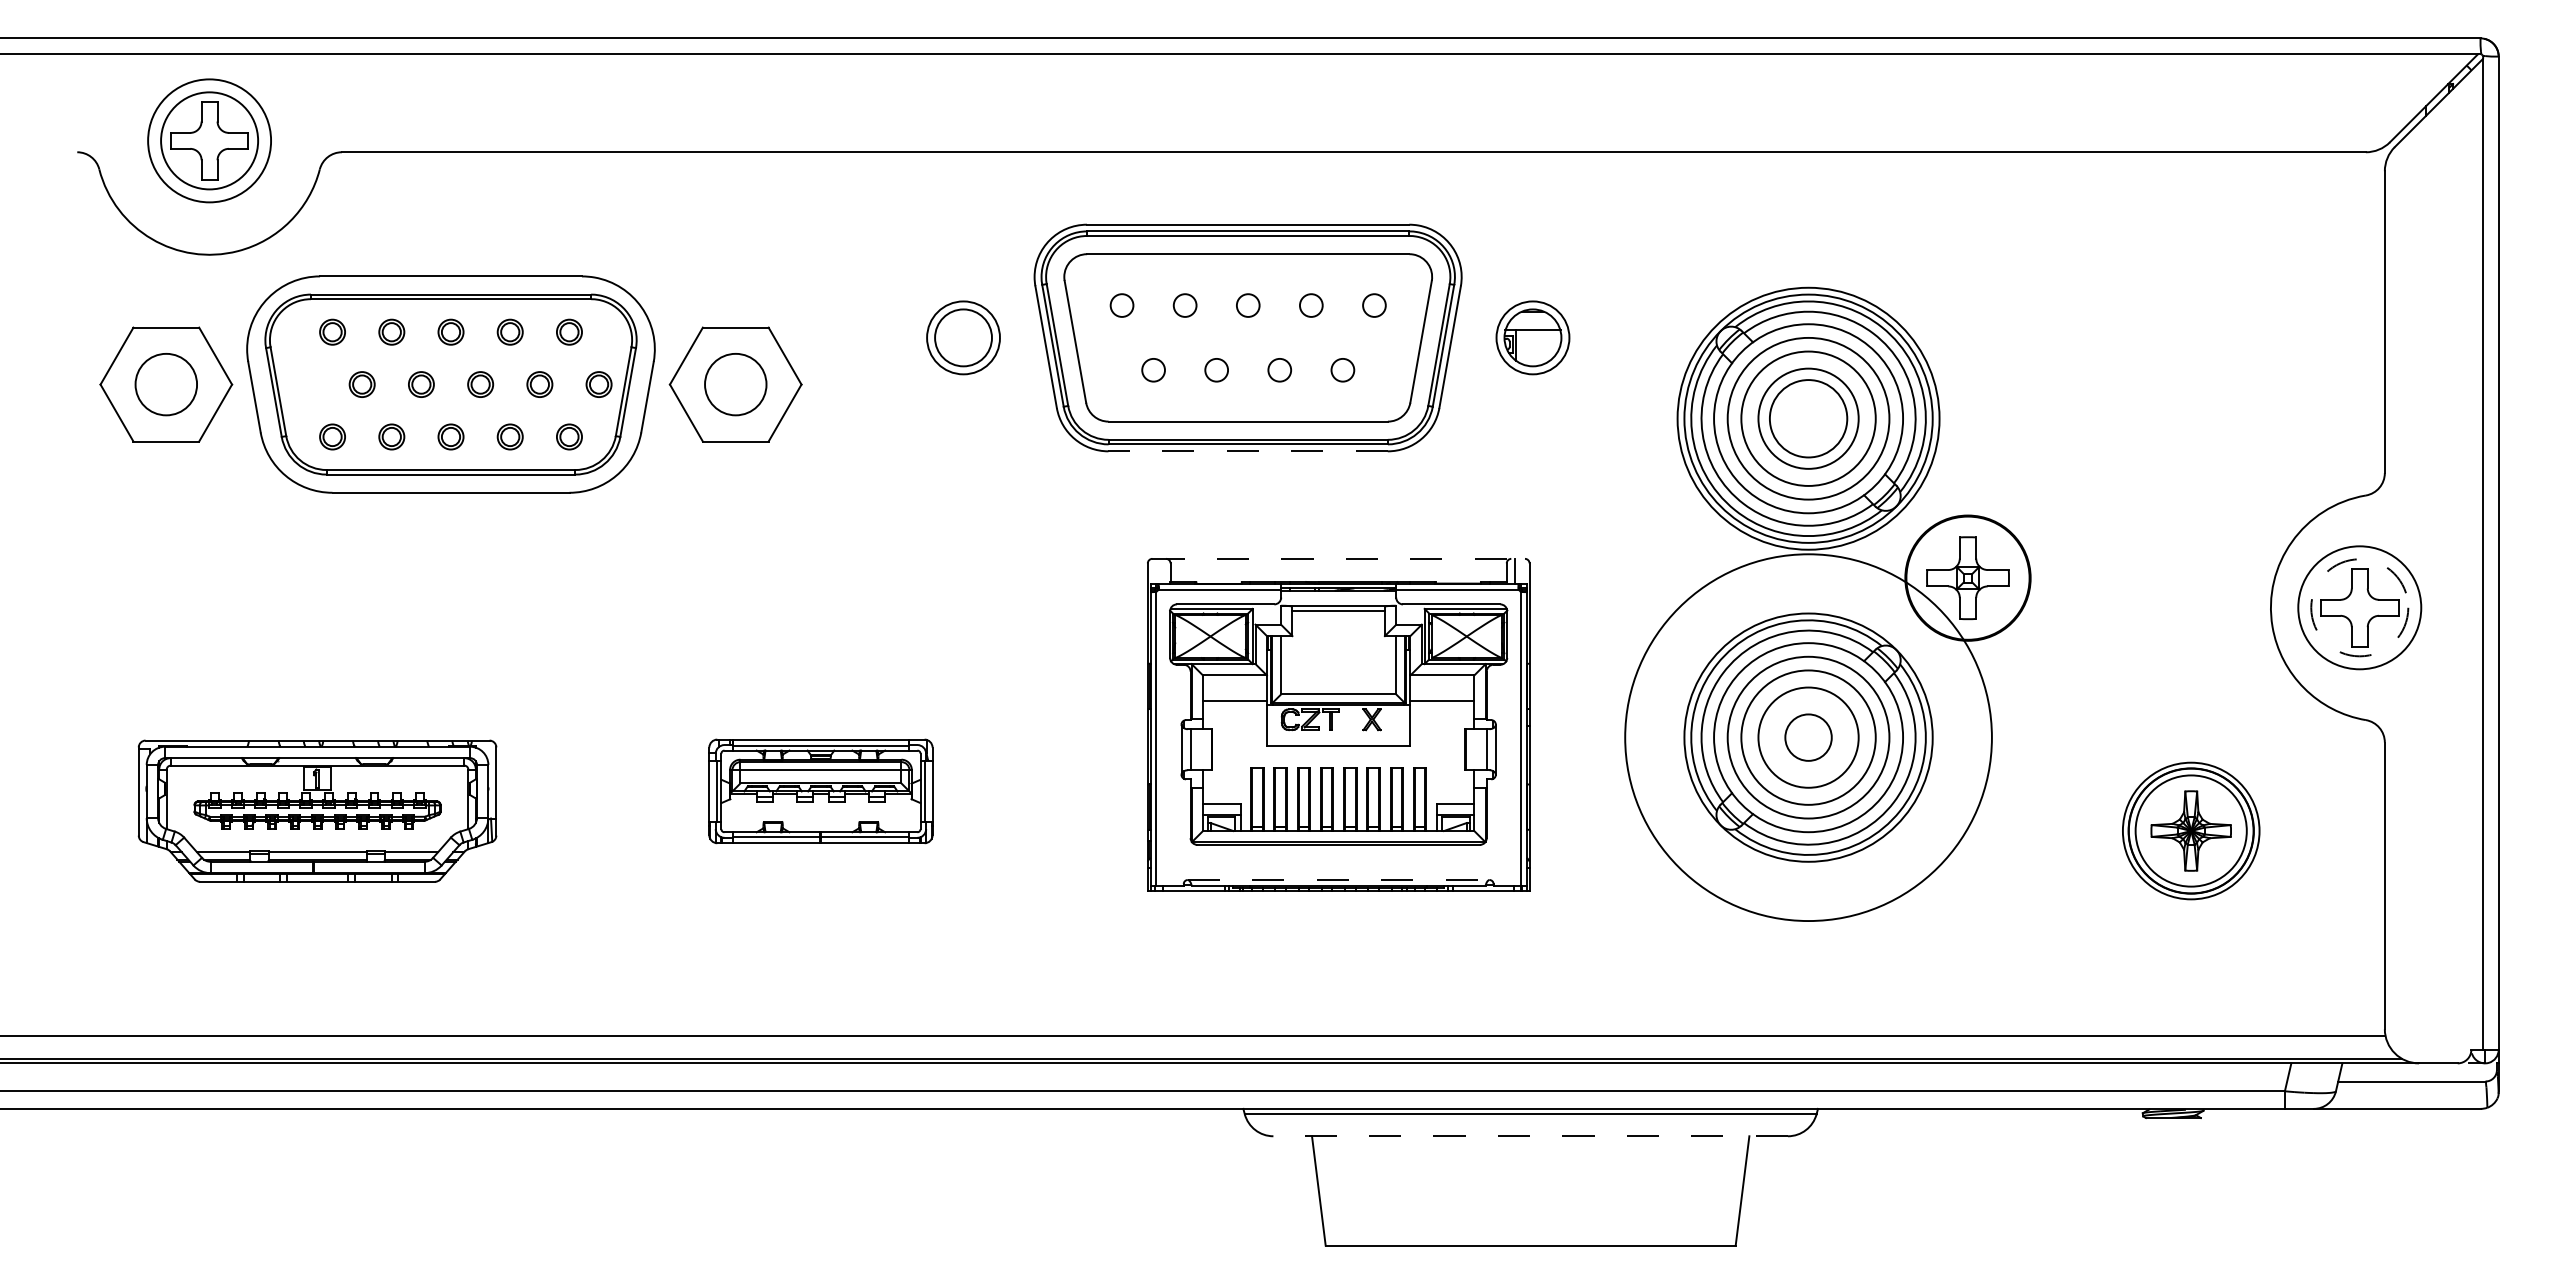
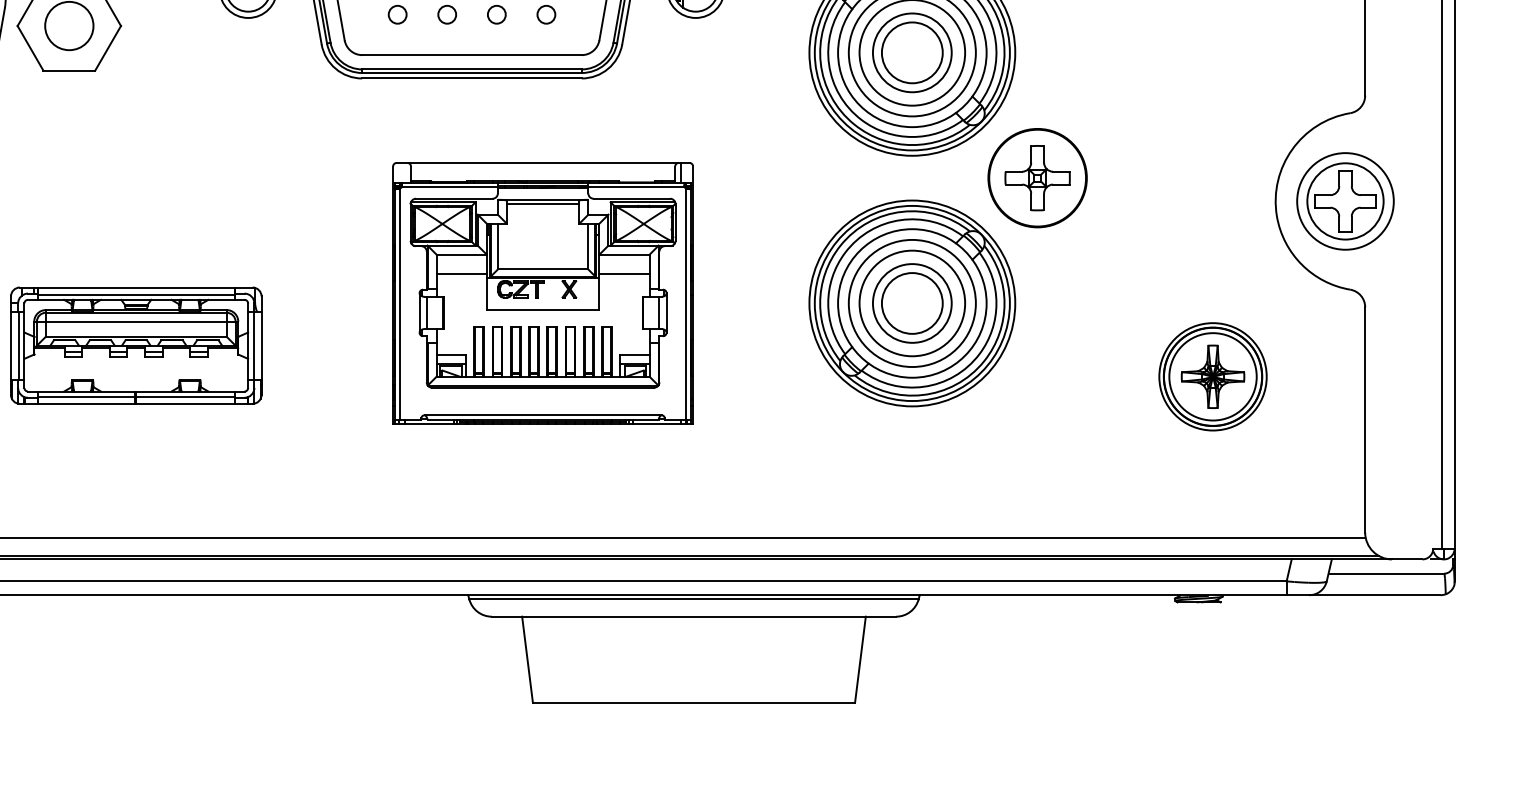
line: (1248, 451) -> (472, 78), dashed -> solid
line: (1339, 558) -> (543, 162), dashed -> solid
circle: (2359, 607) -> (1345, 201), dashed -> solid
circle: (1808, 737) -> (912, 303), size x0.71
circle: (1808, 737) -> (912, 303), size x1.67
part: (820, 791) -> (135, 345), size x1.43
line: (1338, 880) -> (542, 415), dashed -> solid
line: (1530, 1136) -> (693, 616), dashed -> solid

